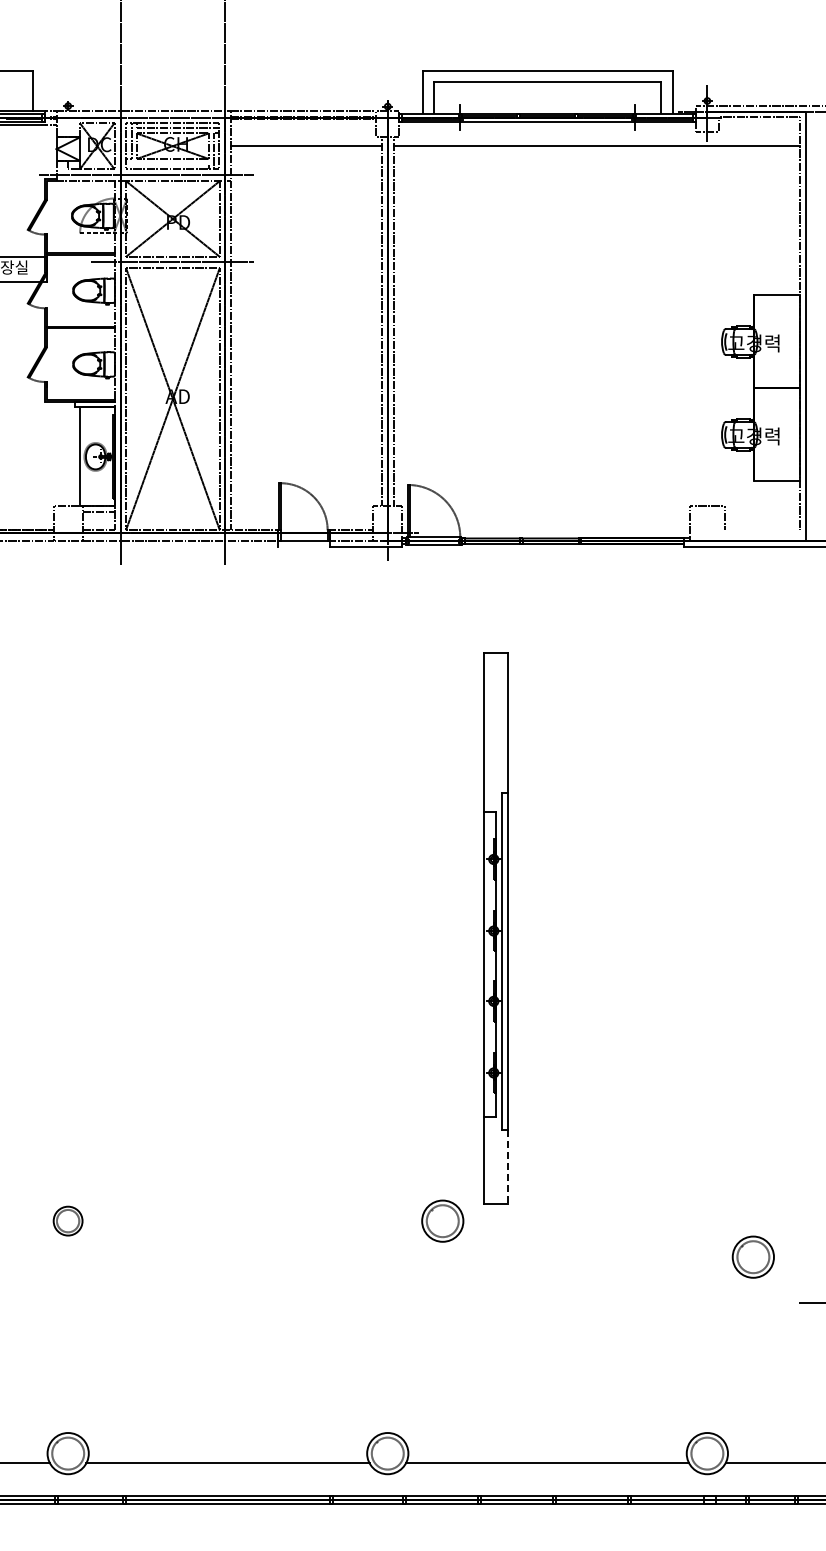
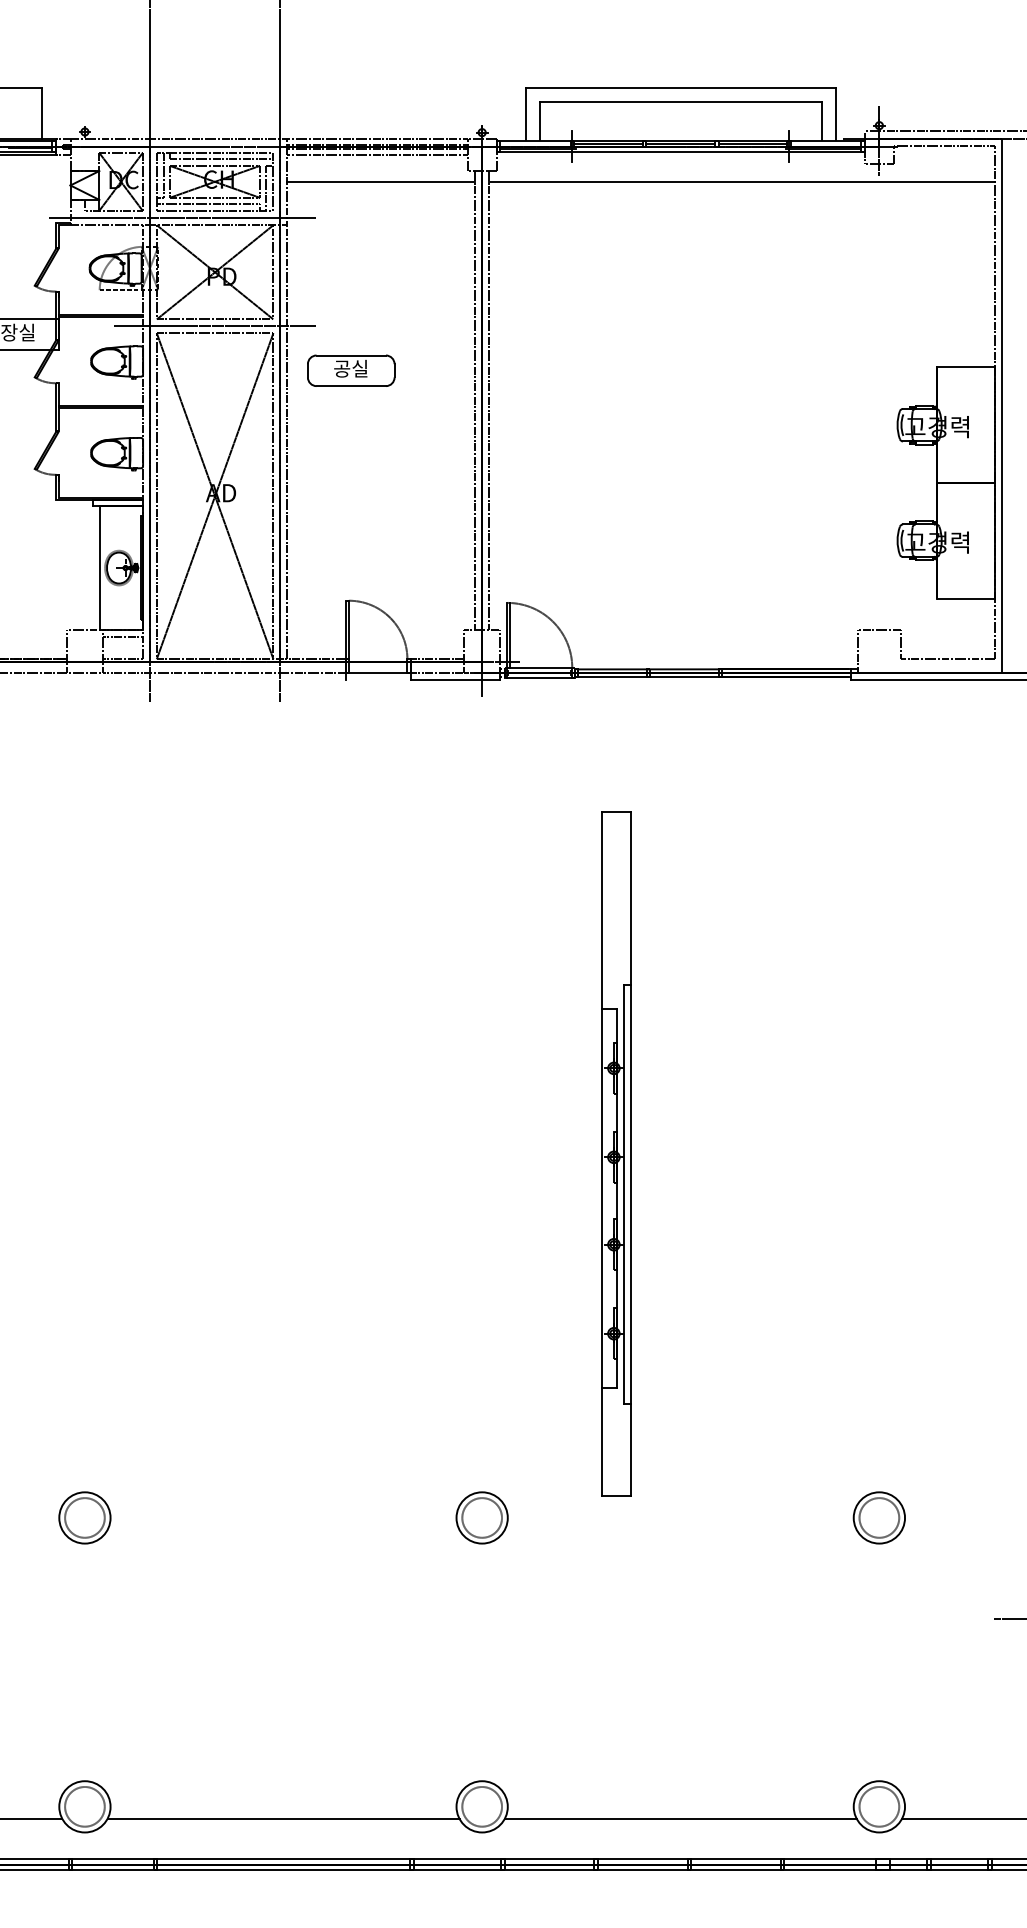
line: (303, 124) -> (377, 154), added
line: (167, 164) -> (208, 204), added
part: (282, 298) -> (351, 371), added
line: (762, 529) -> (947, 658), added
line: (507, 1167) -> (630, 1451), dashed -> solid
part: (67, 1220) -> (84, 1517), size x1.43
part: (442, 1220) -> (481, 1517), moved
part: (752, 1256) -> (878, 1517), moved

